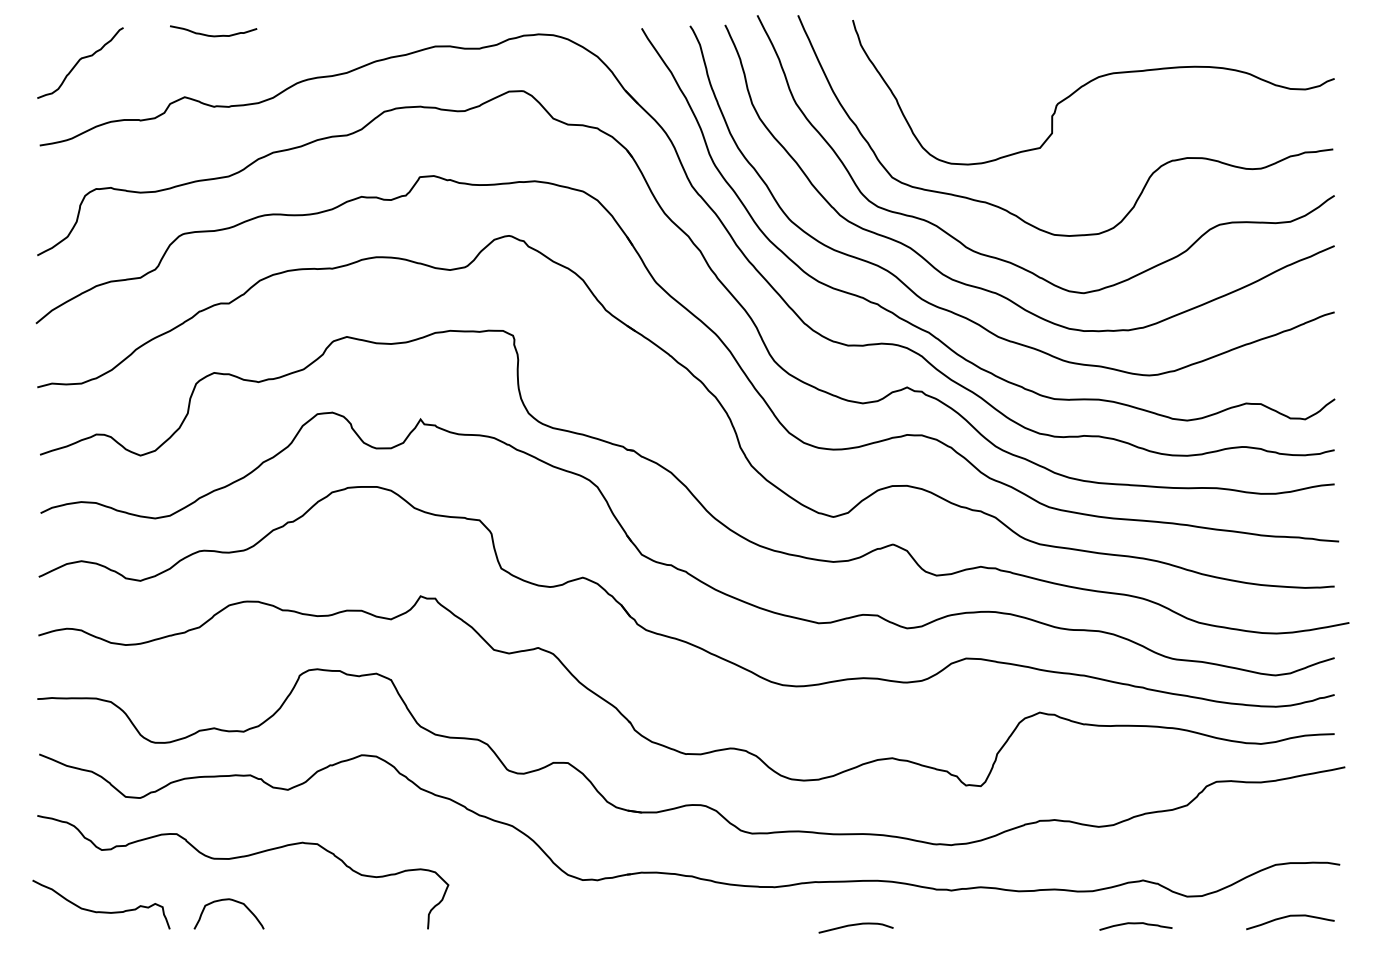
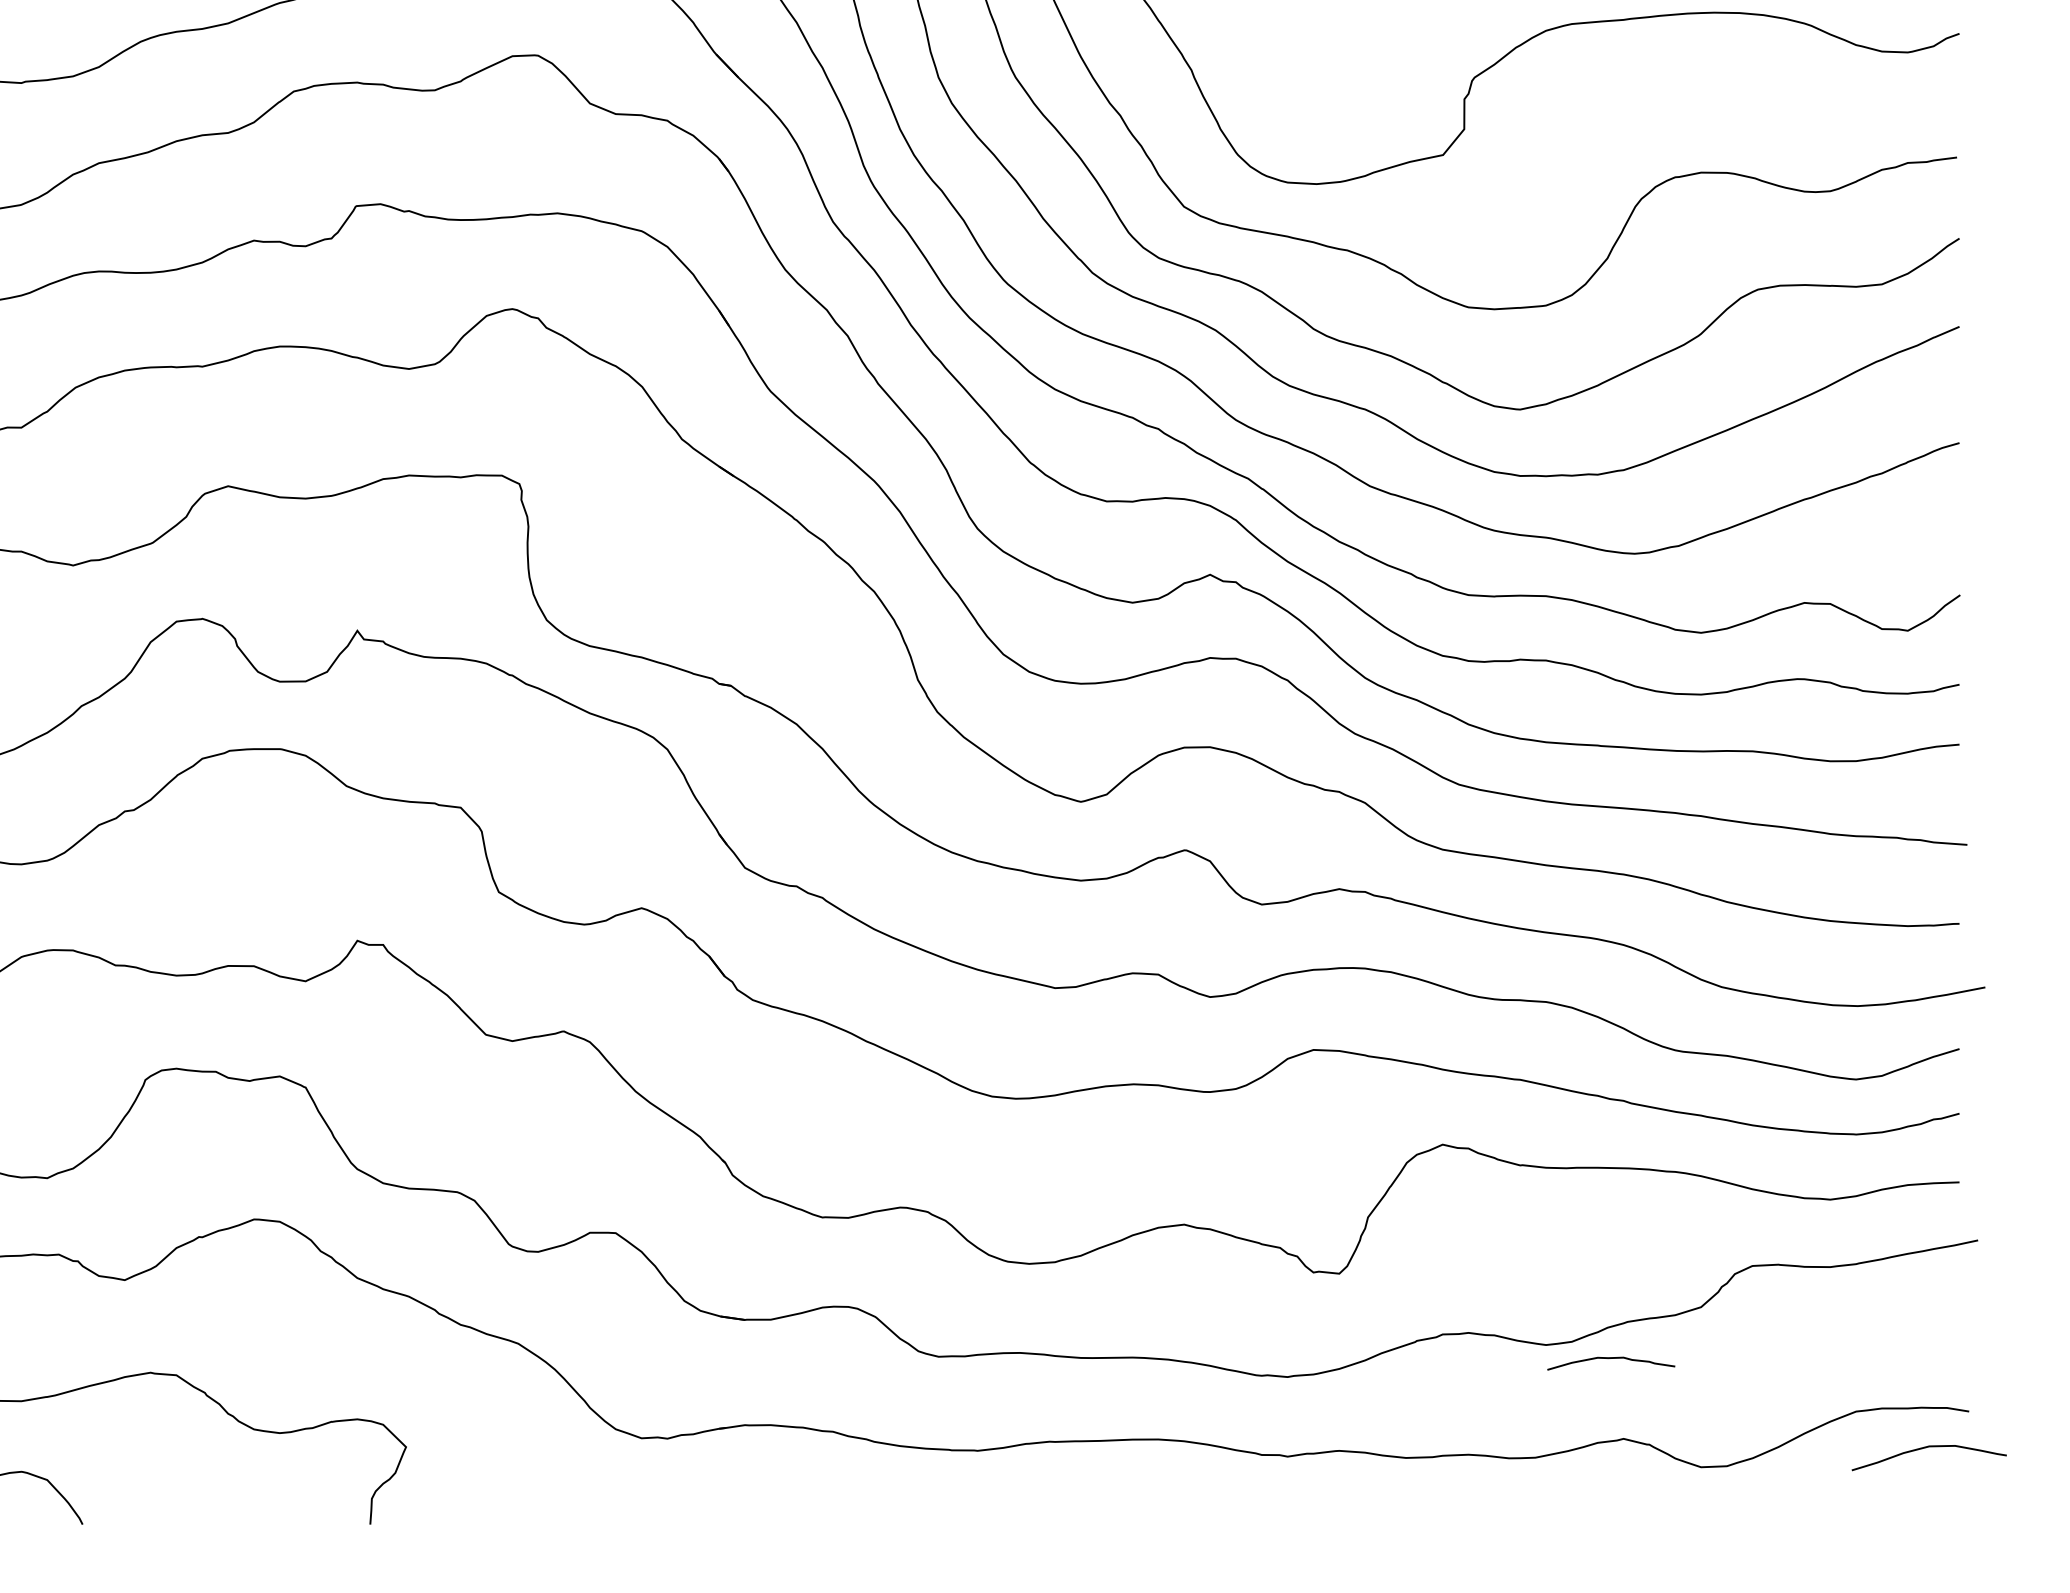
curve: (1288, 917) -> (1925, 1449), moved
curve: (1135, 924) -> (1610, 1360), moved
curve: (855, 925) -> (1119, 1517), removed

